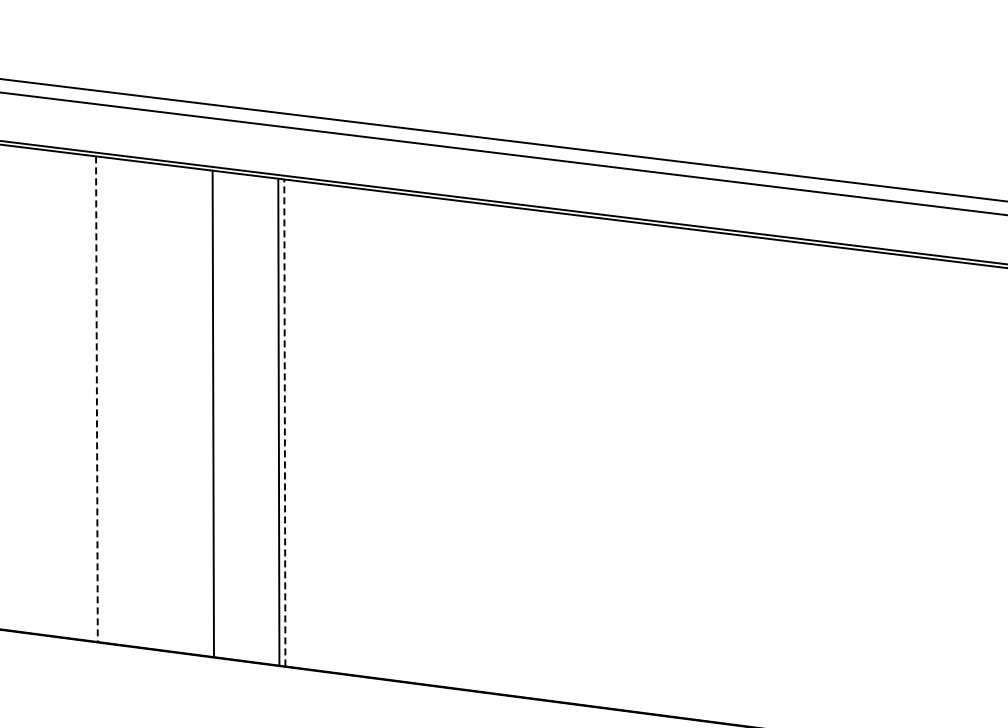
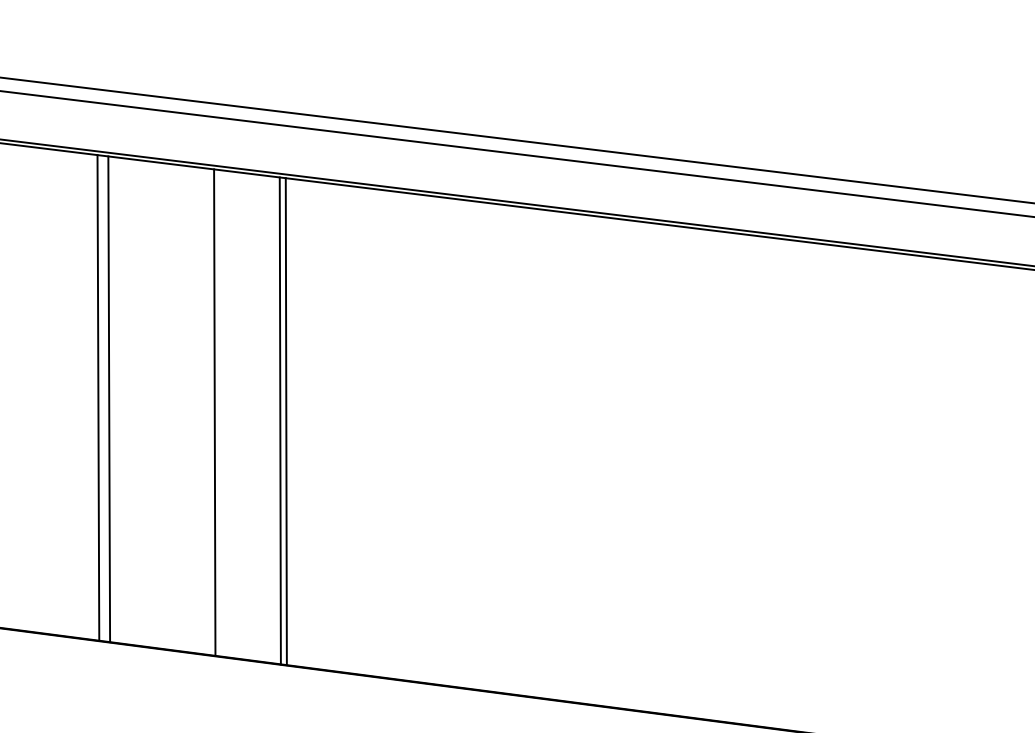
line: (97, 398) -> (98, 397), dashed -> solid
line: (108, 400) -> (109, 399), added
line: (285, 422) -> (286, 421), dashed -> solid

